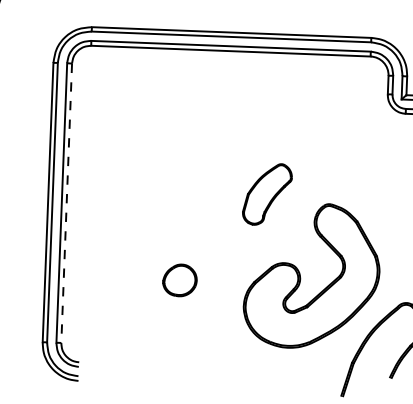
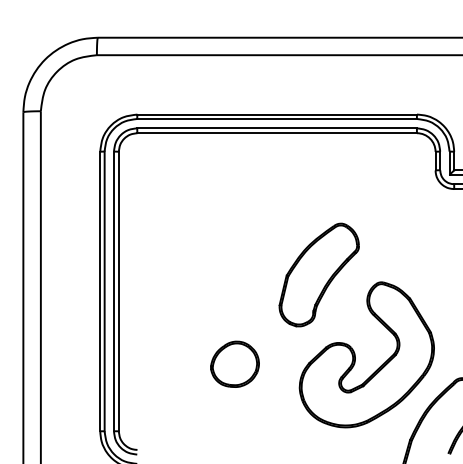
part: (266, 193) -> (318, 274), size x1.67
line: (66, 203) -> (118, 291), dashed -> solid
part: (179, 279) -> (234, 363), size x1.43

